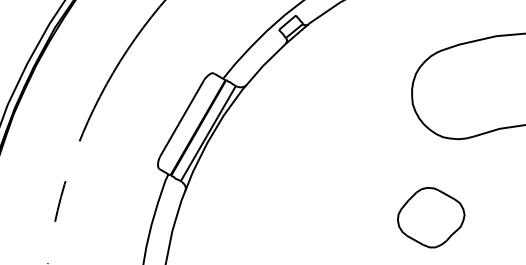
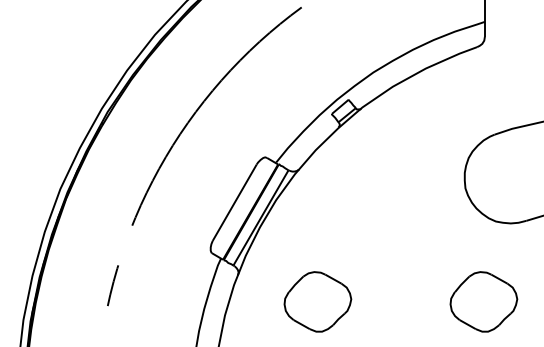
part: (264, 217) -> (317, 301), added

